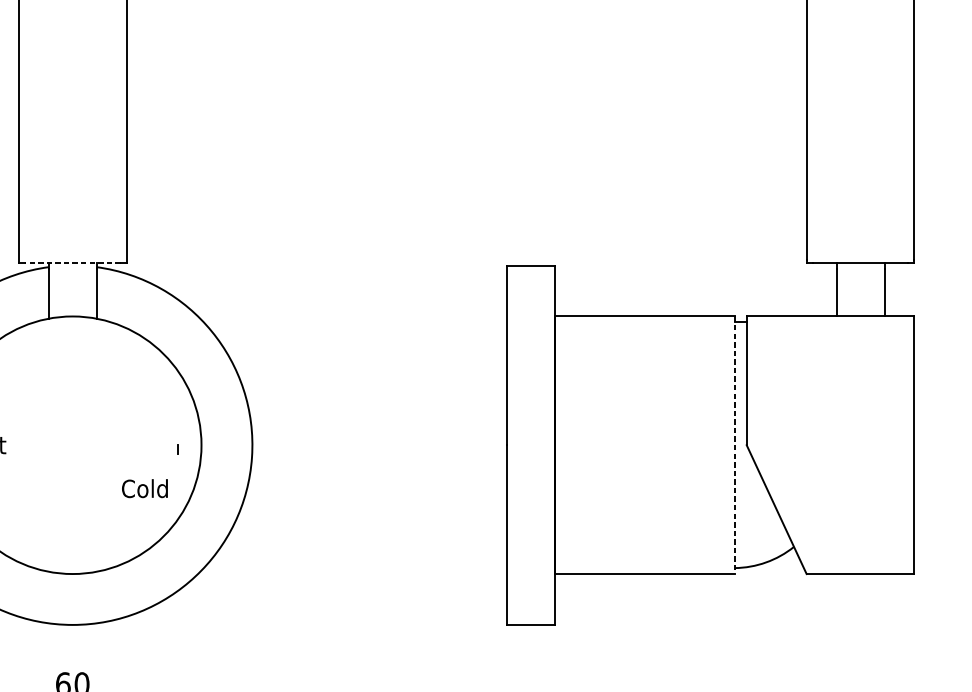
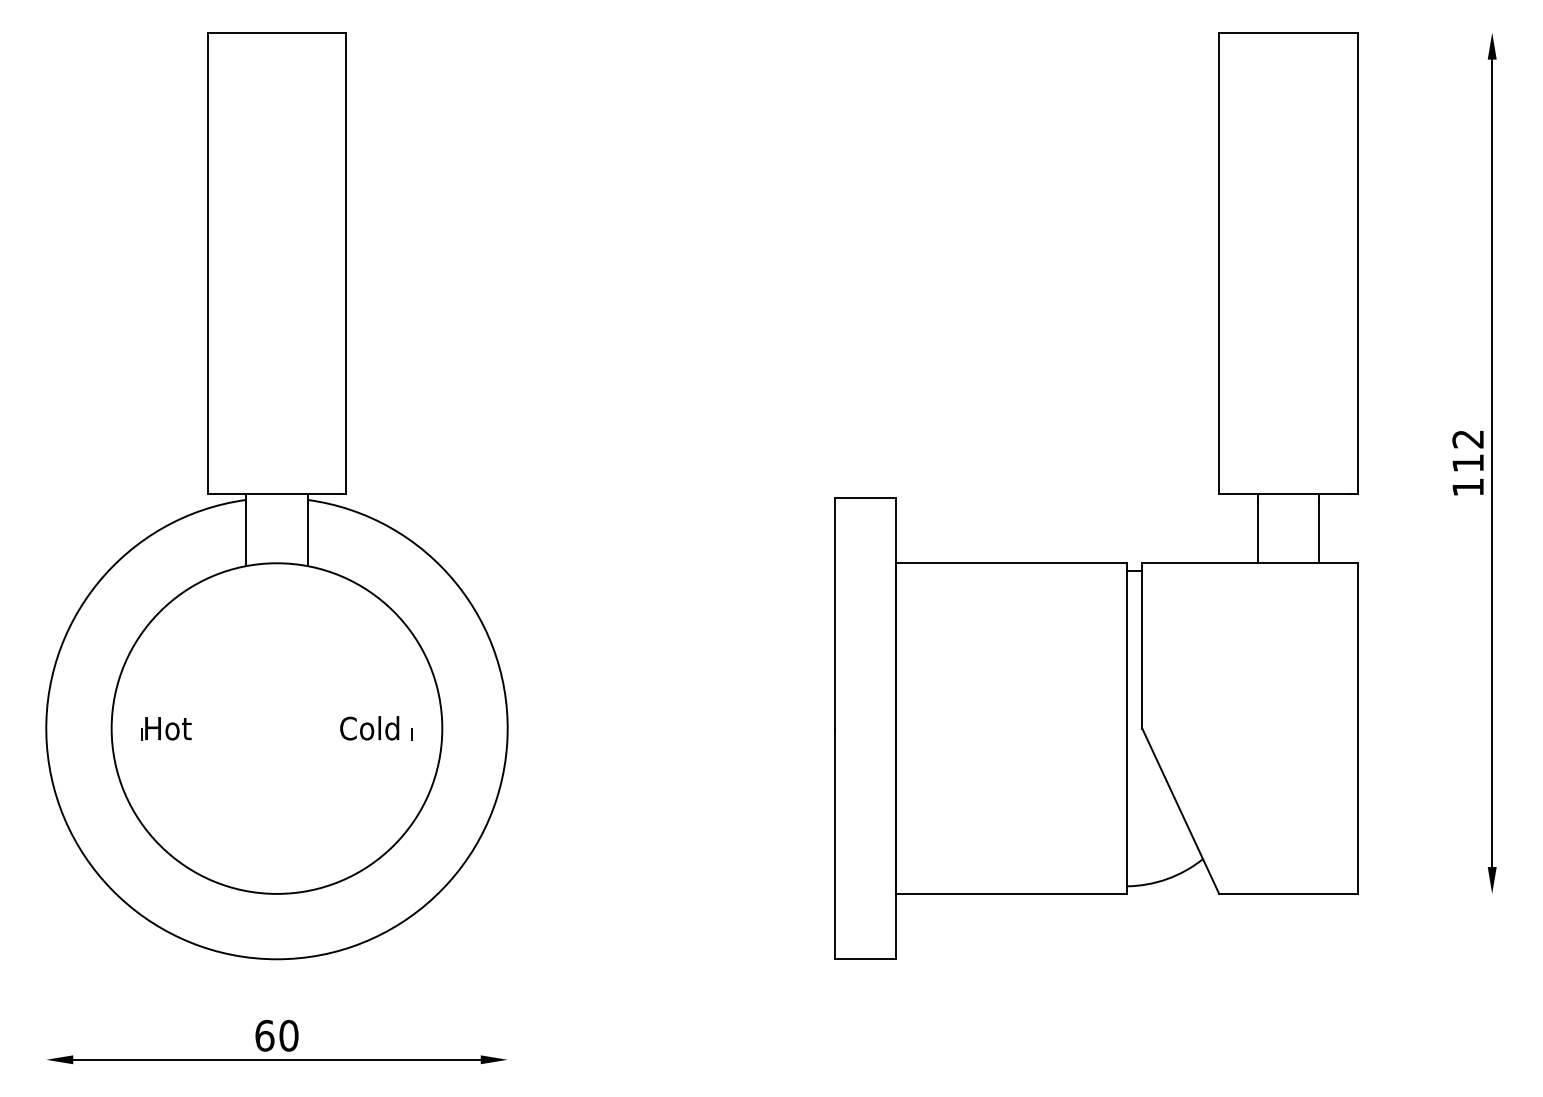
line: (72, 262) -> (276, 494), dashed -> solid
line: (734, 445) -> (1126, 729), dashed -> solid
text: (144, 488) -> (369, 728), moved

